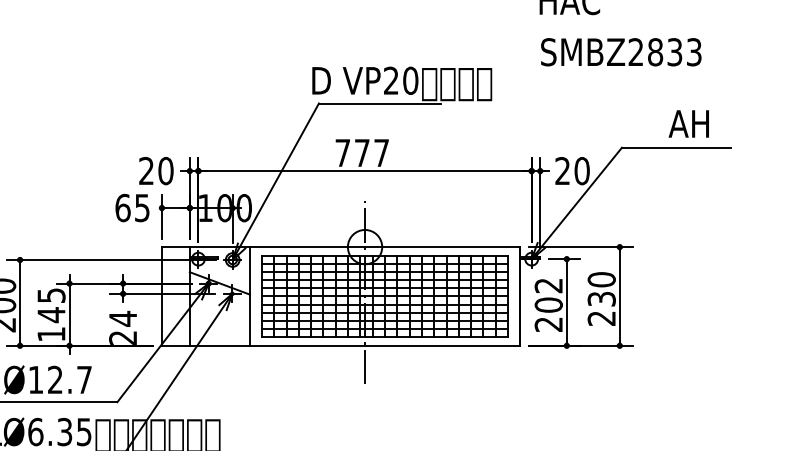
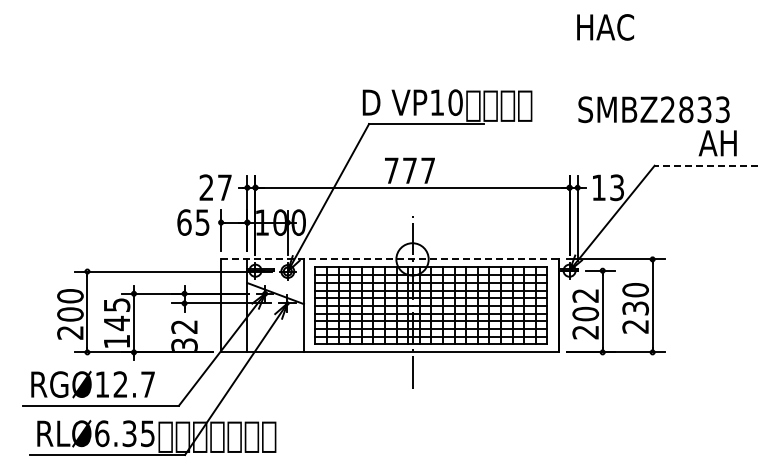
text: (620, 52) -> (653, 109), moved
text: (390, 80) -> (436, 102), VP20 -> VP10
line: (675, 147) -> (705, 165), solid -> dashed
text: (165, 170) -> (224, 187), 20 -> 27
text: (572, 170) -> (608, 187), 20 -> 13
line: (340, 247) -> (389, 259), solid -> dashed
text: (123, 326) -> (184, 334), 24 -> 32

